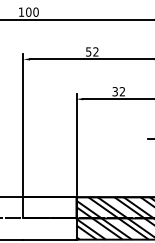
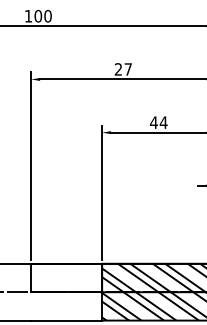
text: (91, 51) -> (122, 69), 52 -> 27
text: (118, 91) -> (158, 122), 32 -> 44

